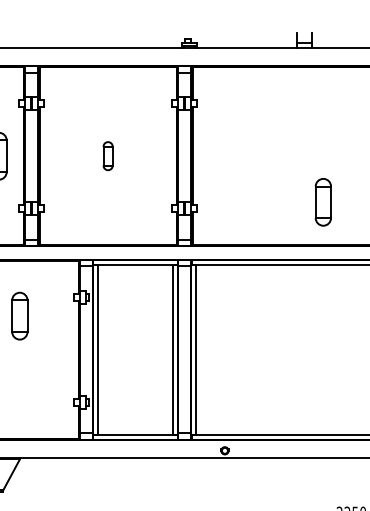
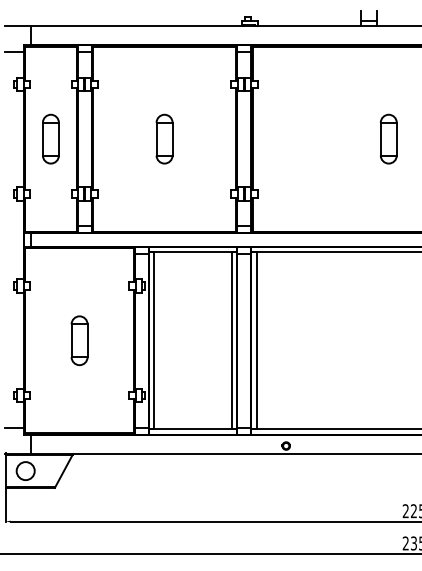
part: (108, 155) -> (164, 138), size x1.67
part: (323, 201) -> (388, 138), moved
part: (19, 315) -> (79, 340), moved

